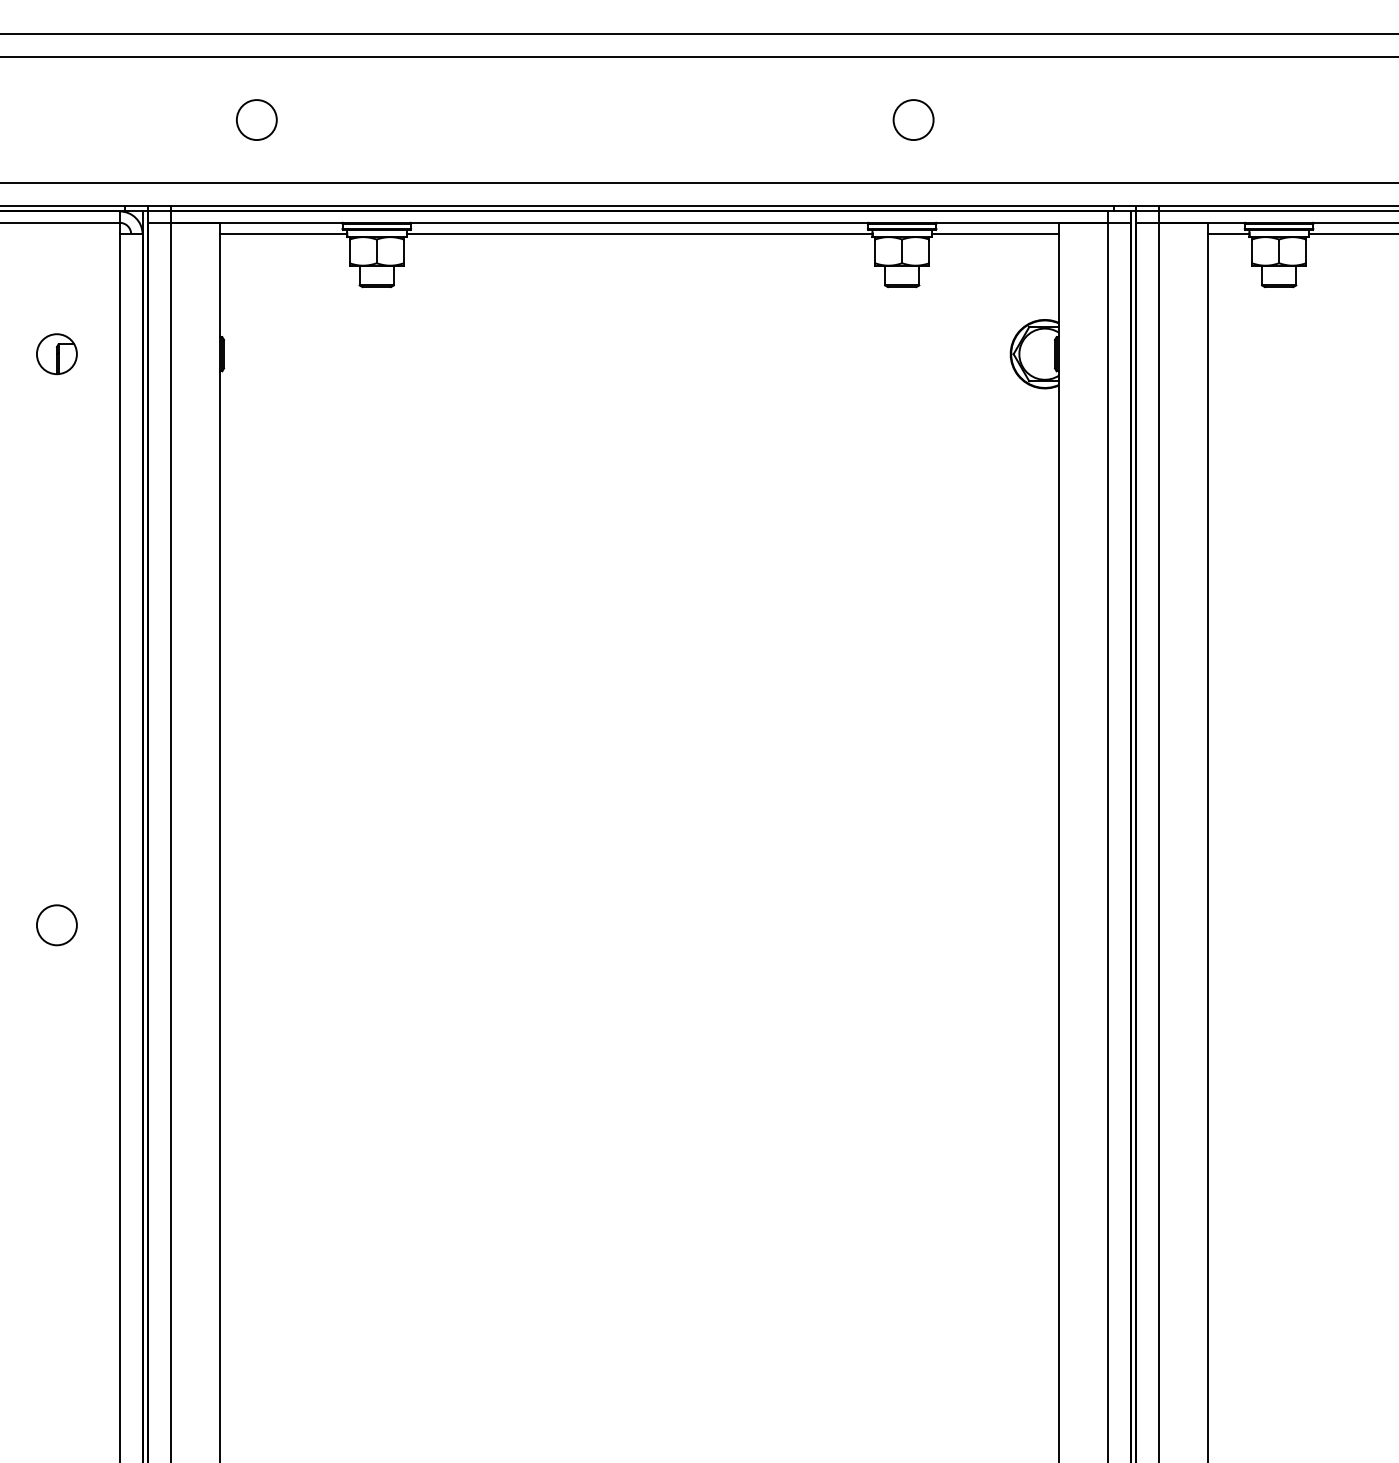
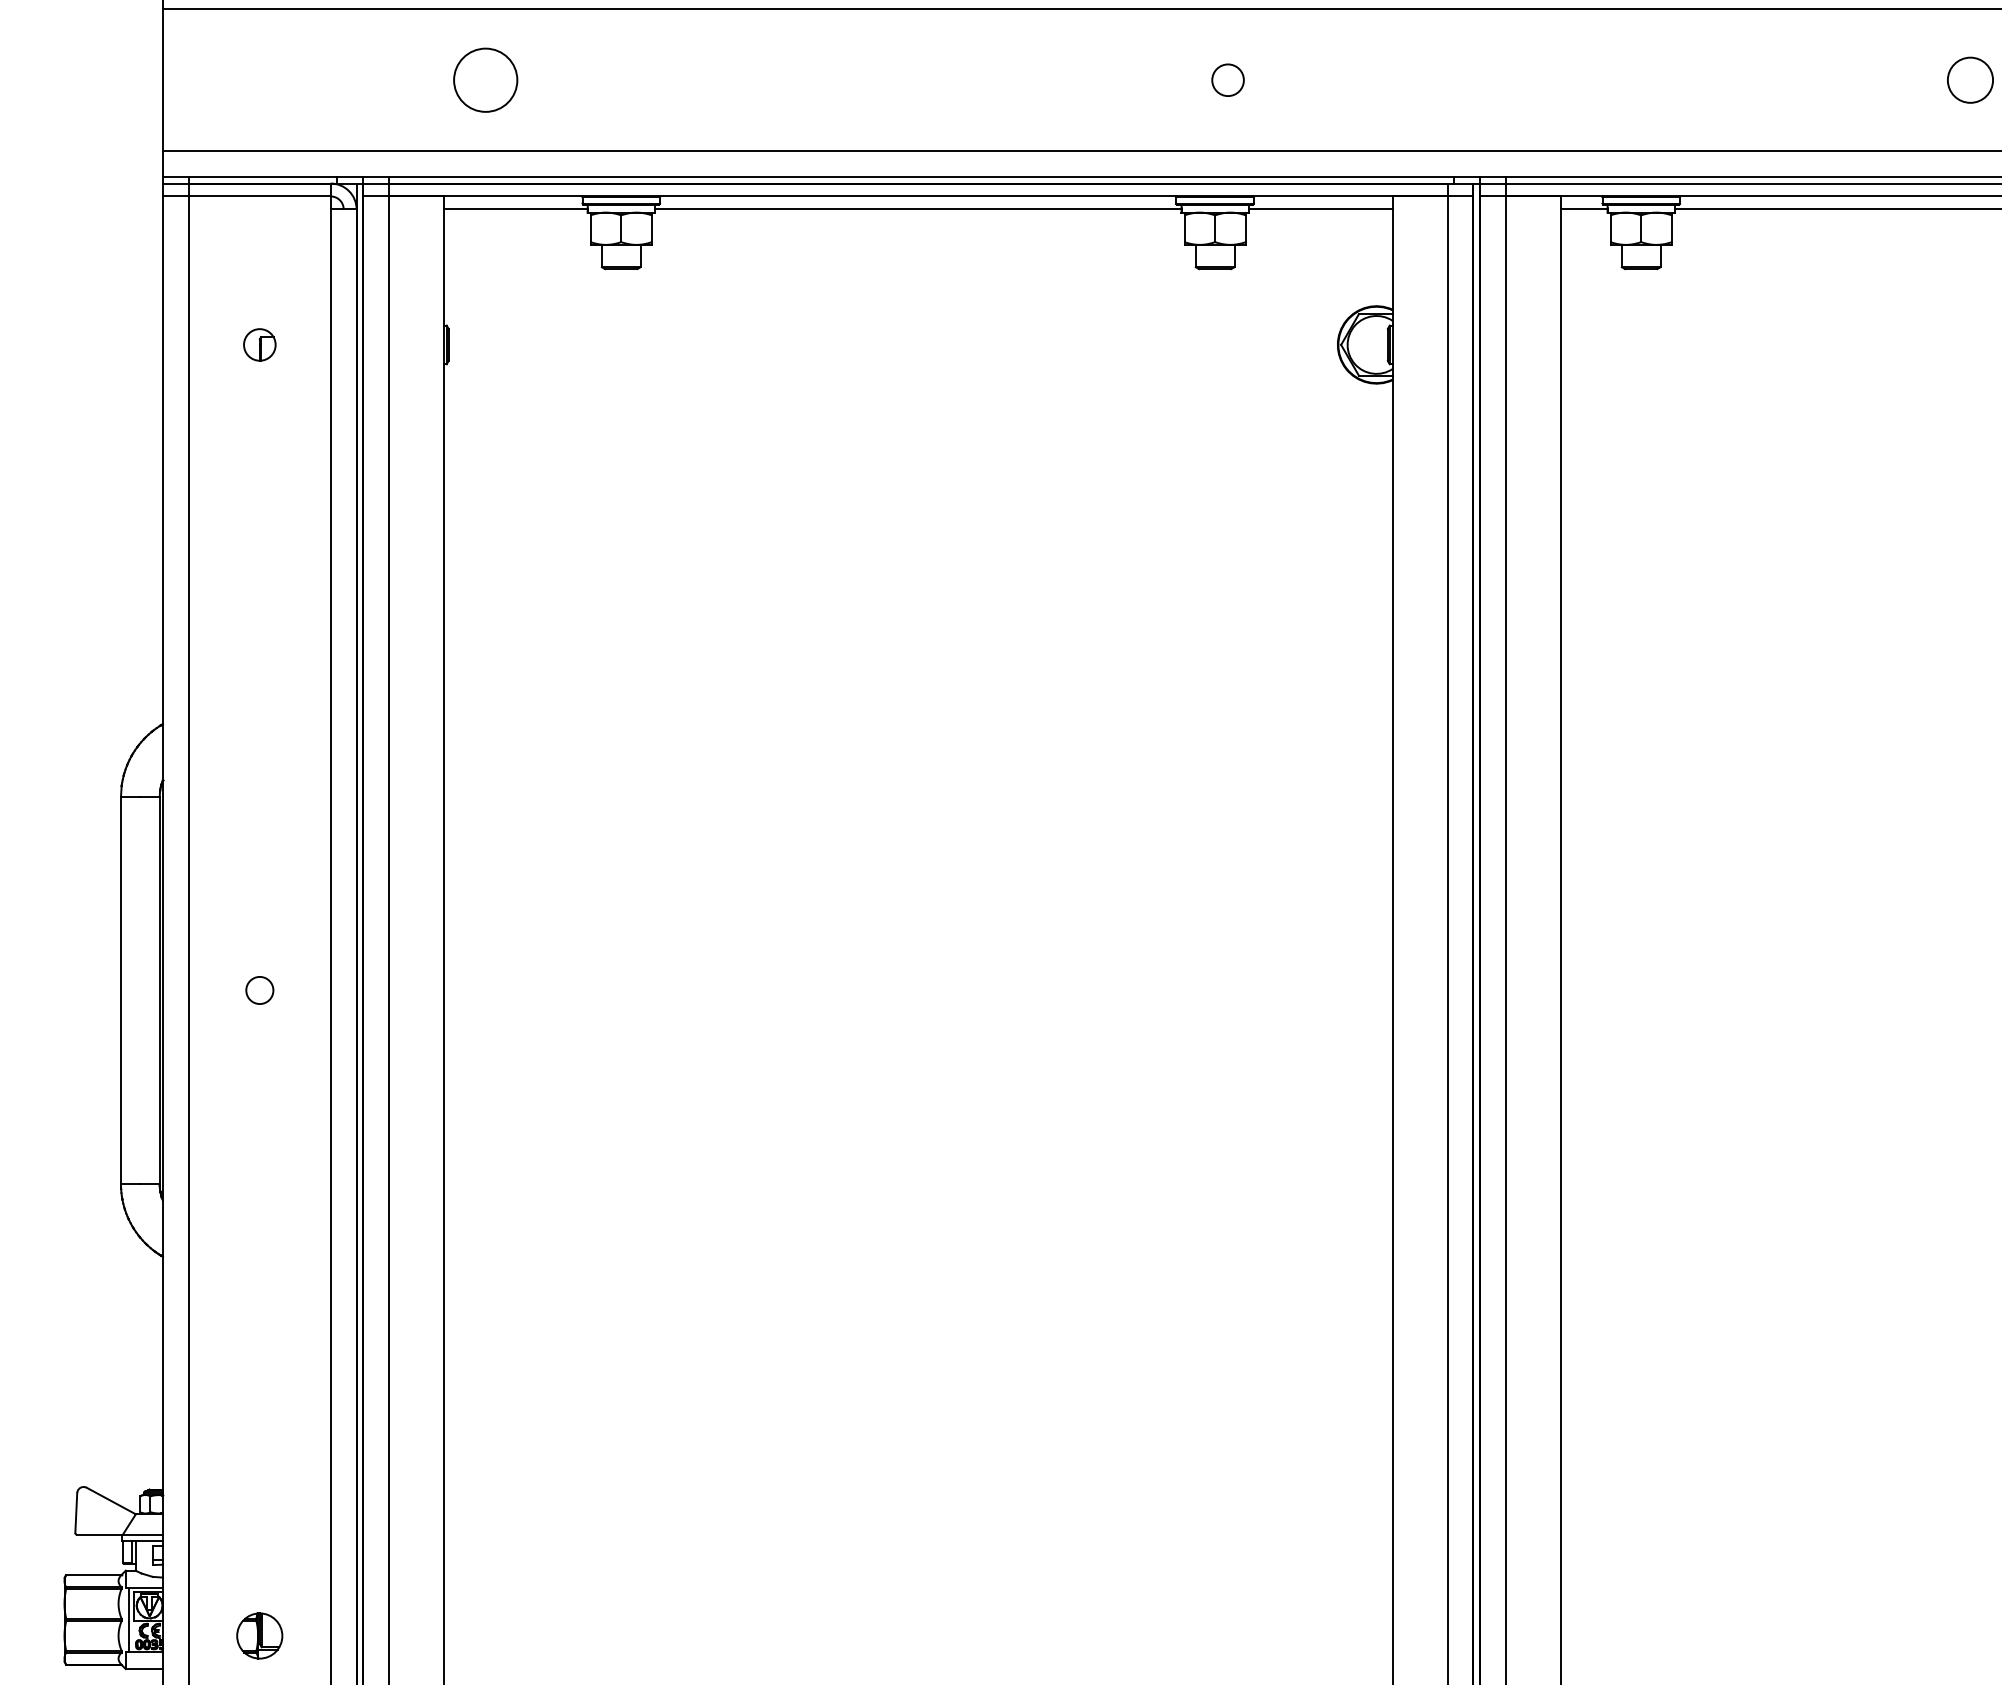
circle: (256, 119) -> (485, 79), size x1.4
circle: (913, 119) -> (1227, 79), size x0.7
part: (56, 353) -> (259, 344), size x0.7
circle: (56, 925) -> (259, 990), size x0.6

